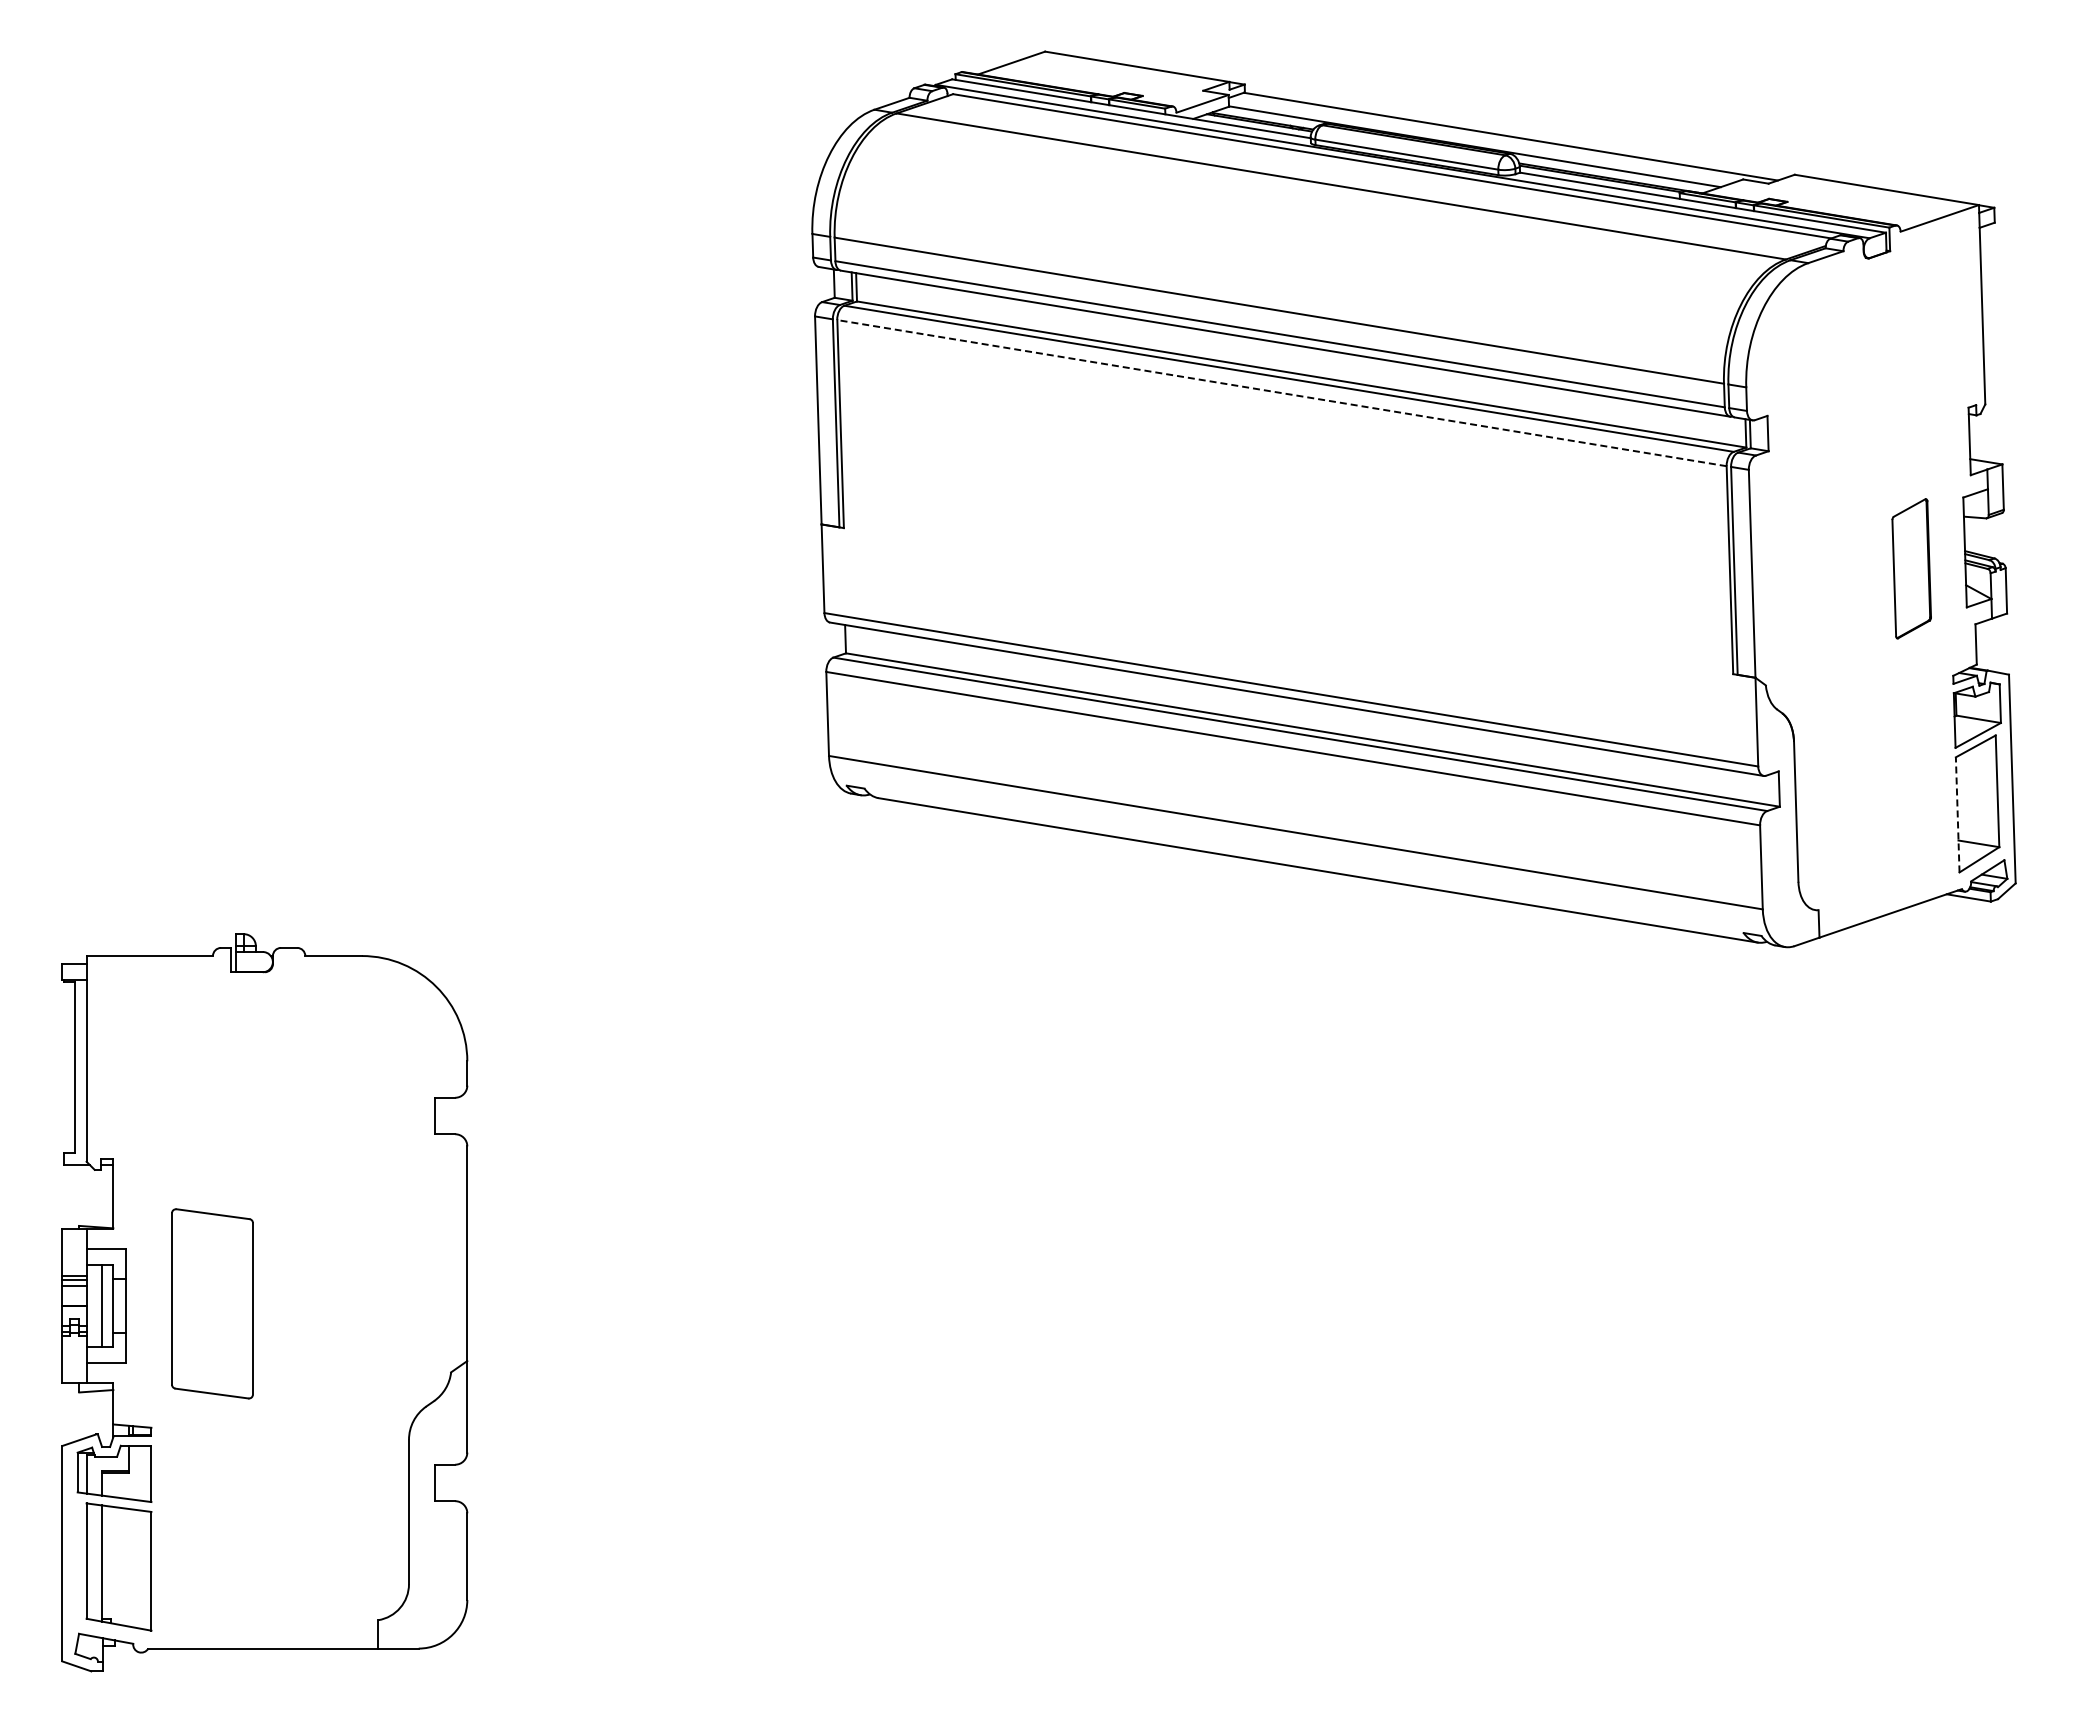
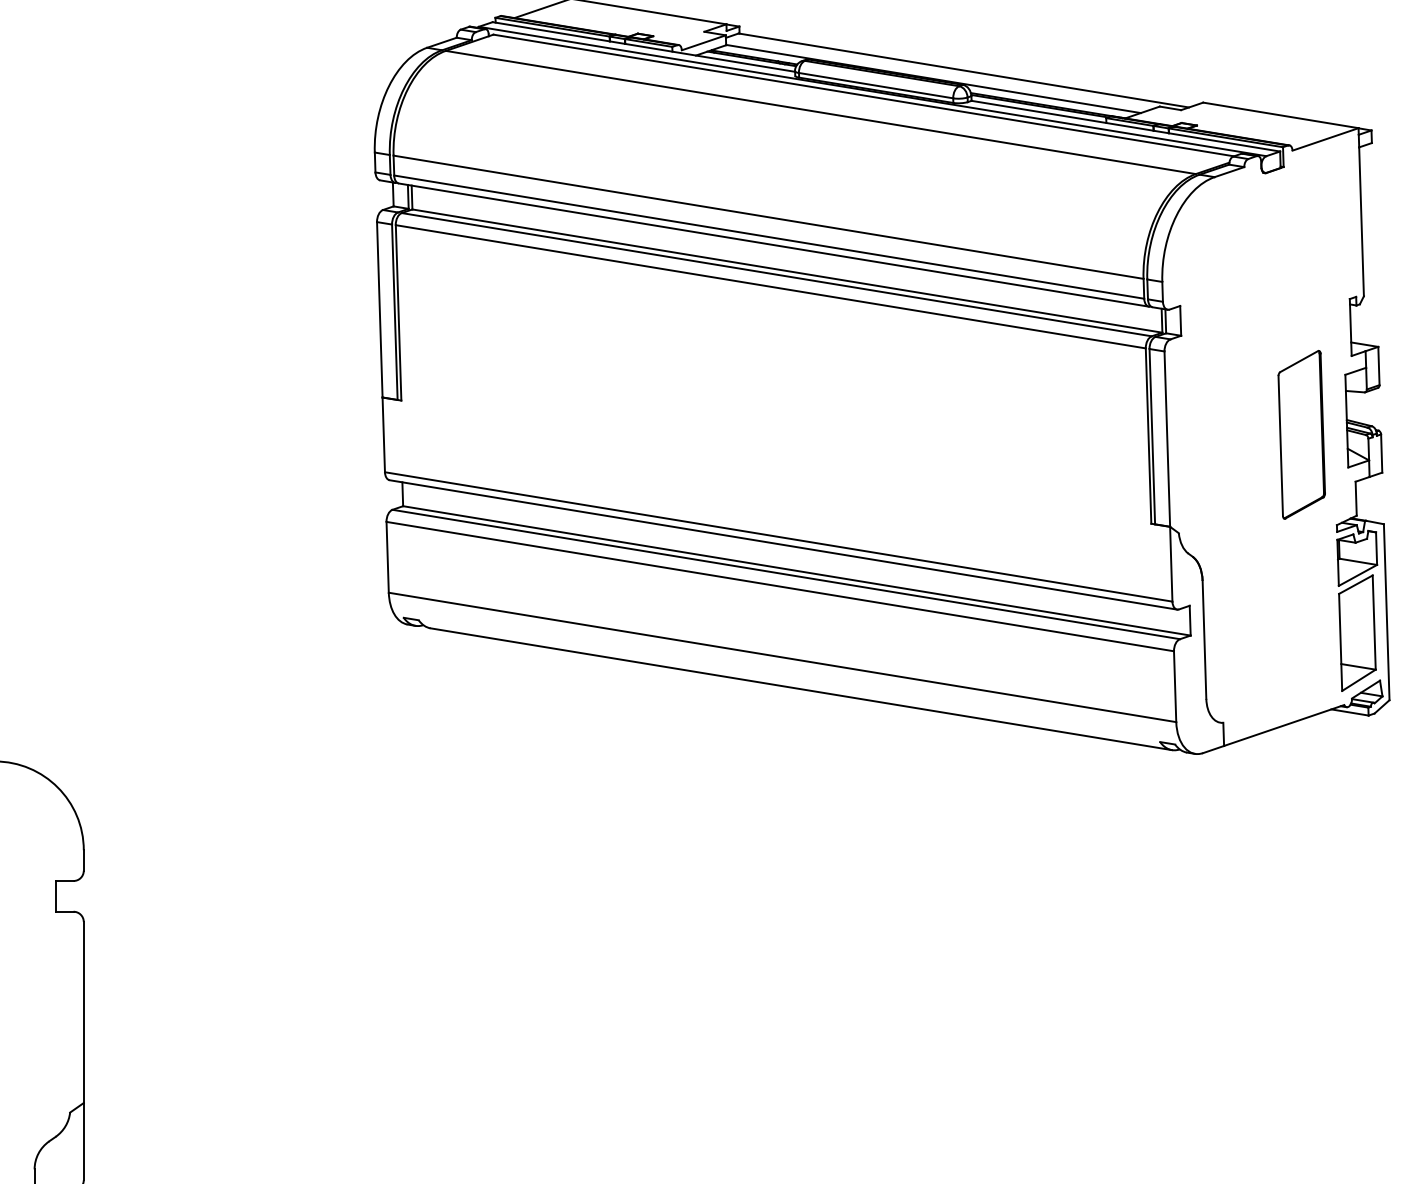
line: (1281, 393) -> (770, 287), dashed -> solid
part: (1911, 568) -> (1301, 434), size x1.43
line: (1957, 814) -> (1340, 642), dashed -> solid

